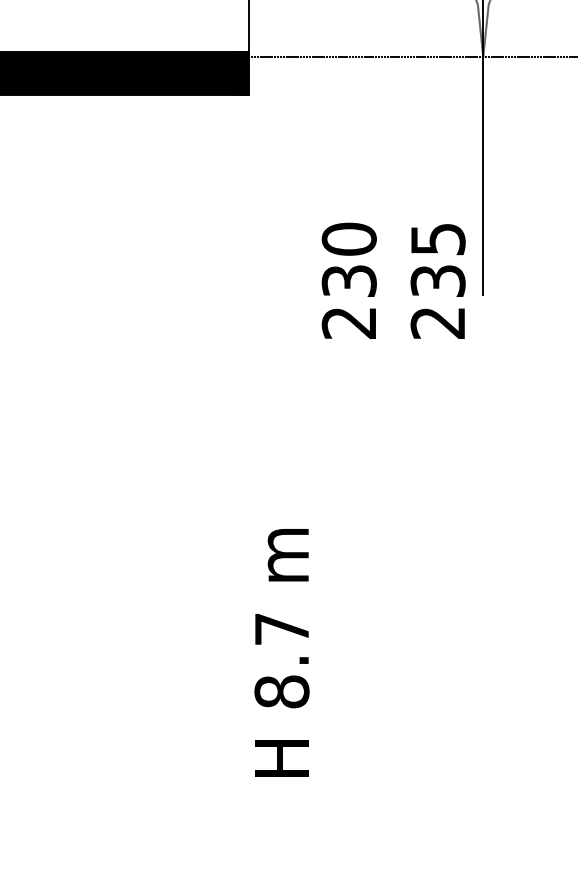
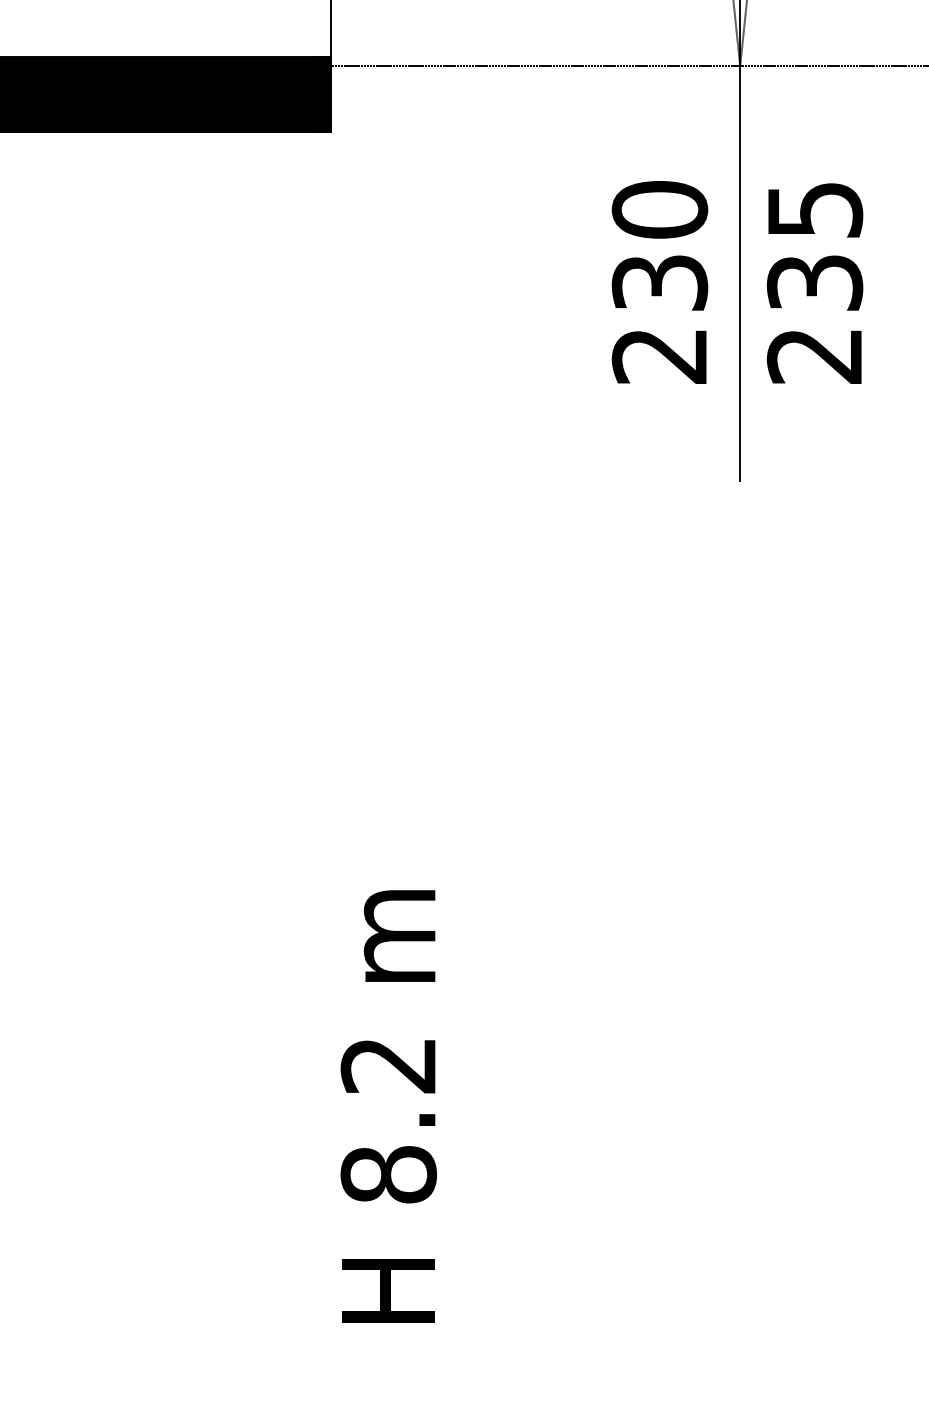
text: (393, 280) -> (737, 281), moved
text: (281, 629) -> (387, 1065), 8.7 -> 8.2

